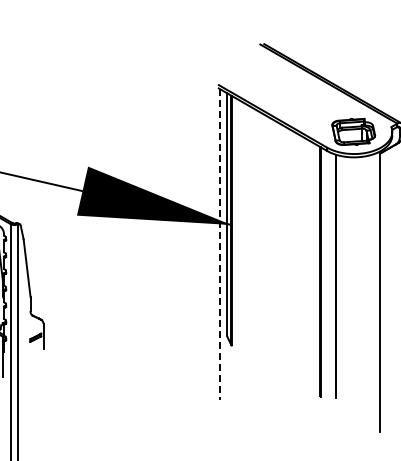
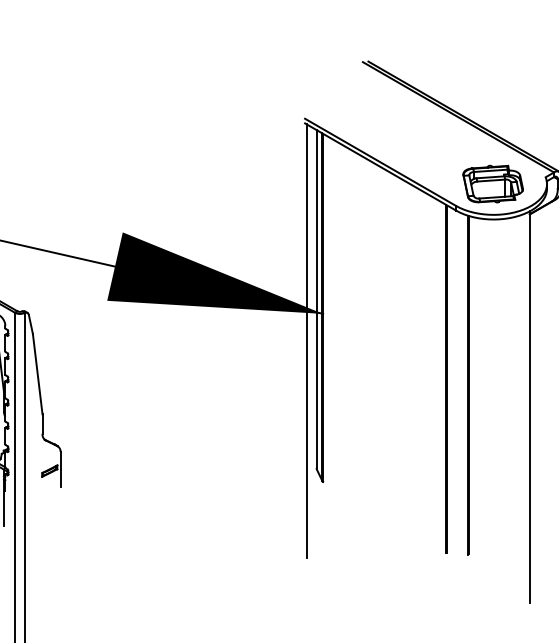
line: (219, 244) -> (305, 341), dashed -> solid

